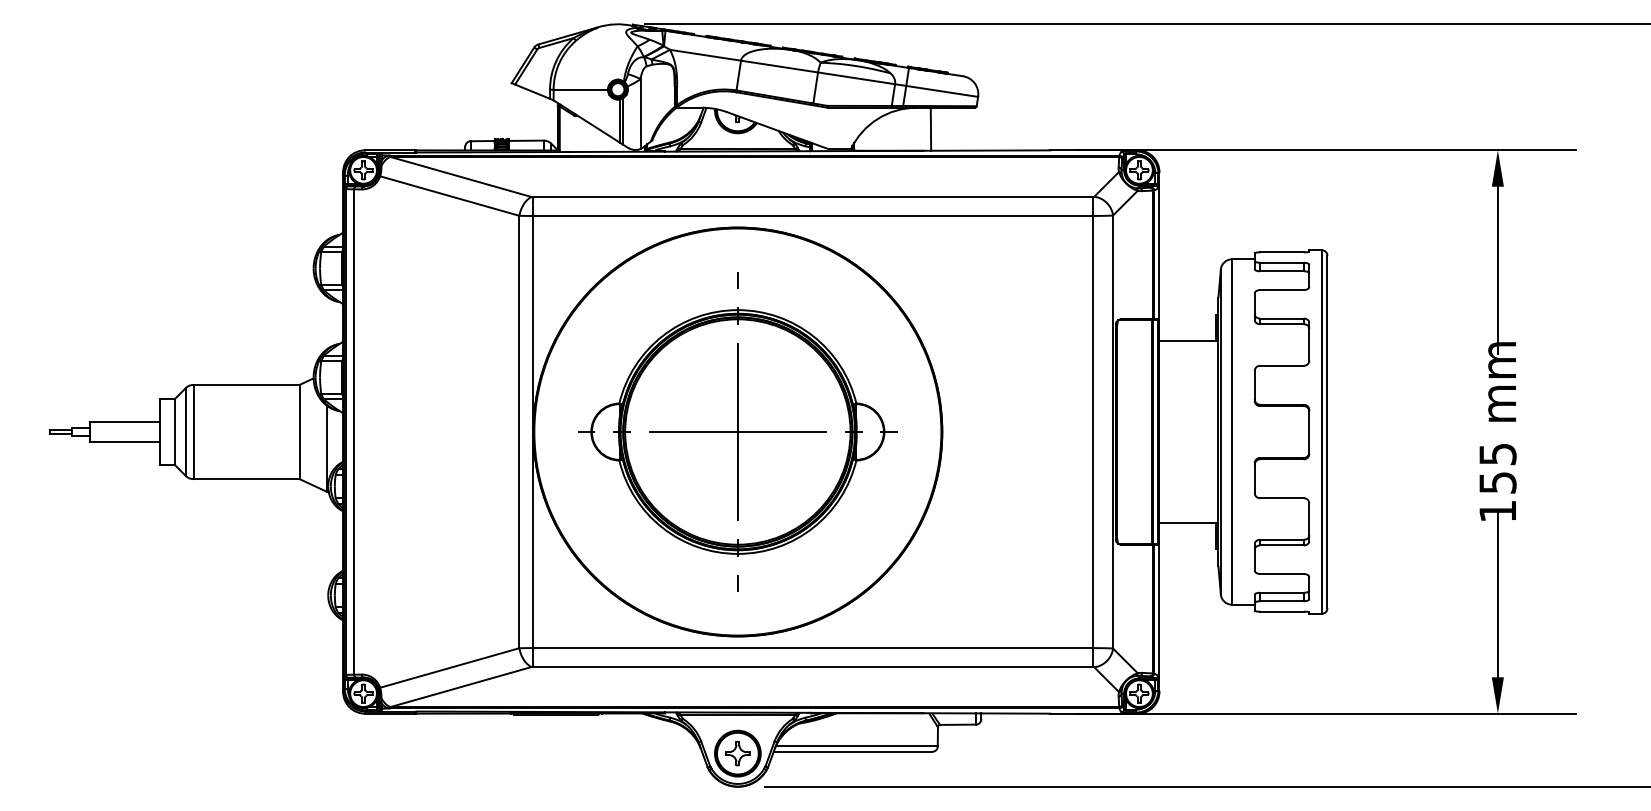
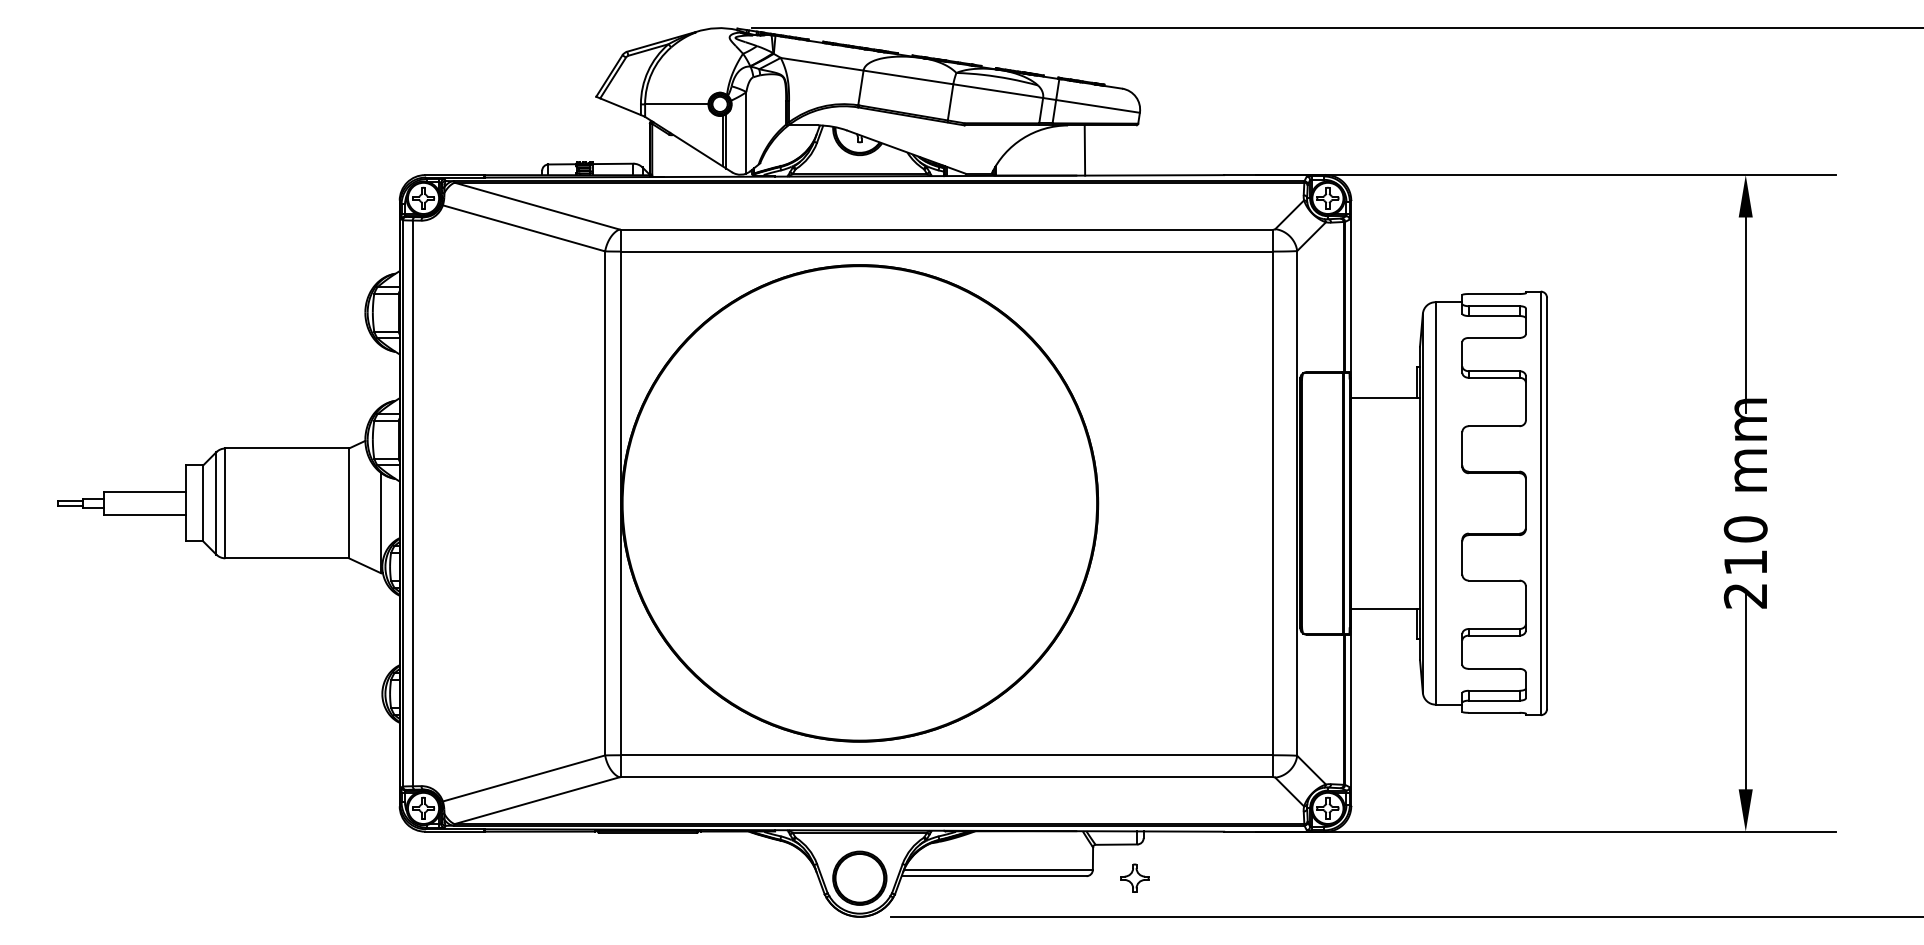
part: (737, 432) -> (859, 503), removed
text: (1497, 482) -> (1745, 562), 155 -> 210
part: (737, 752) -> (1134, 877), moved

